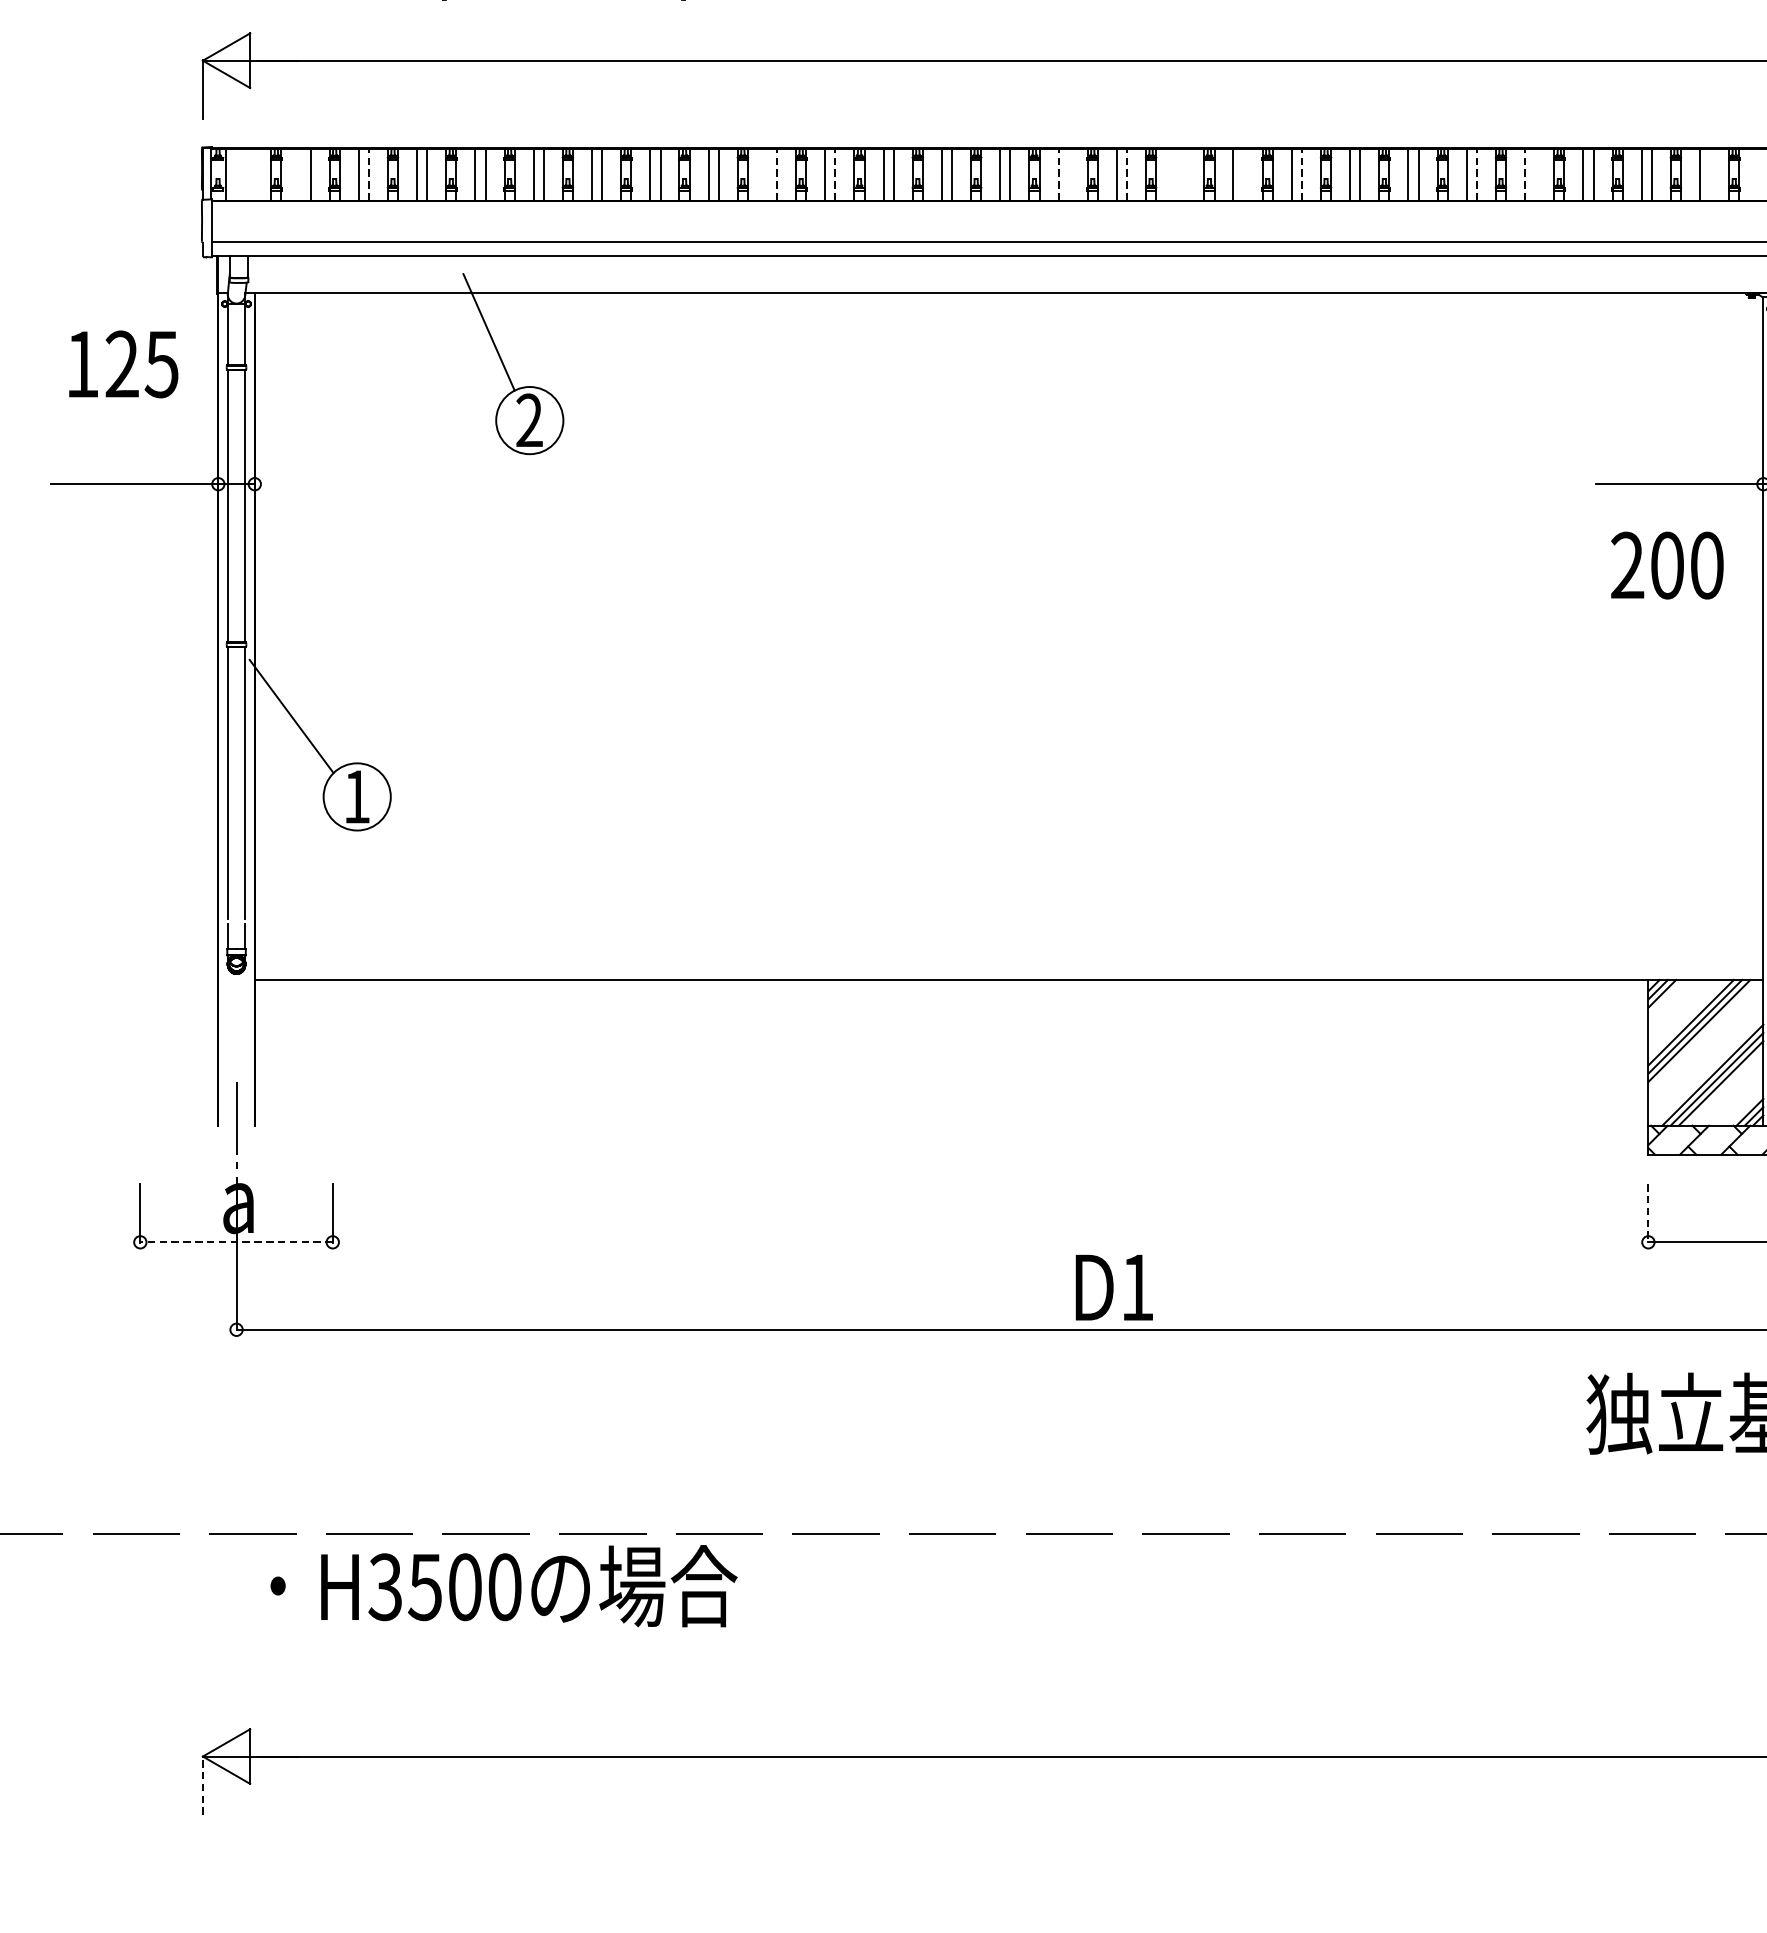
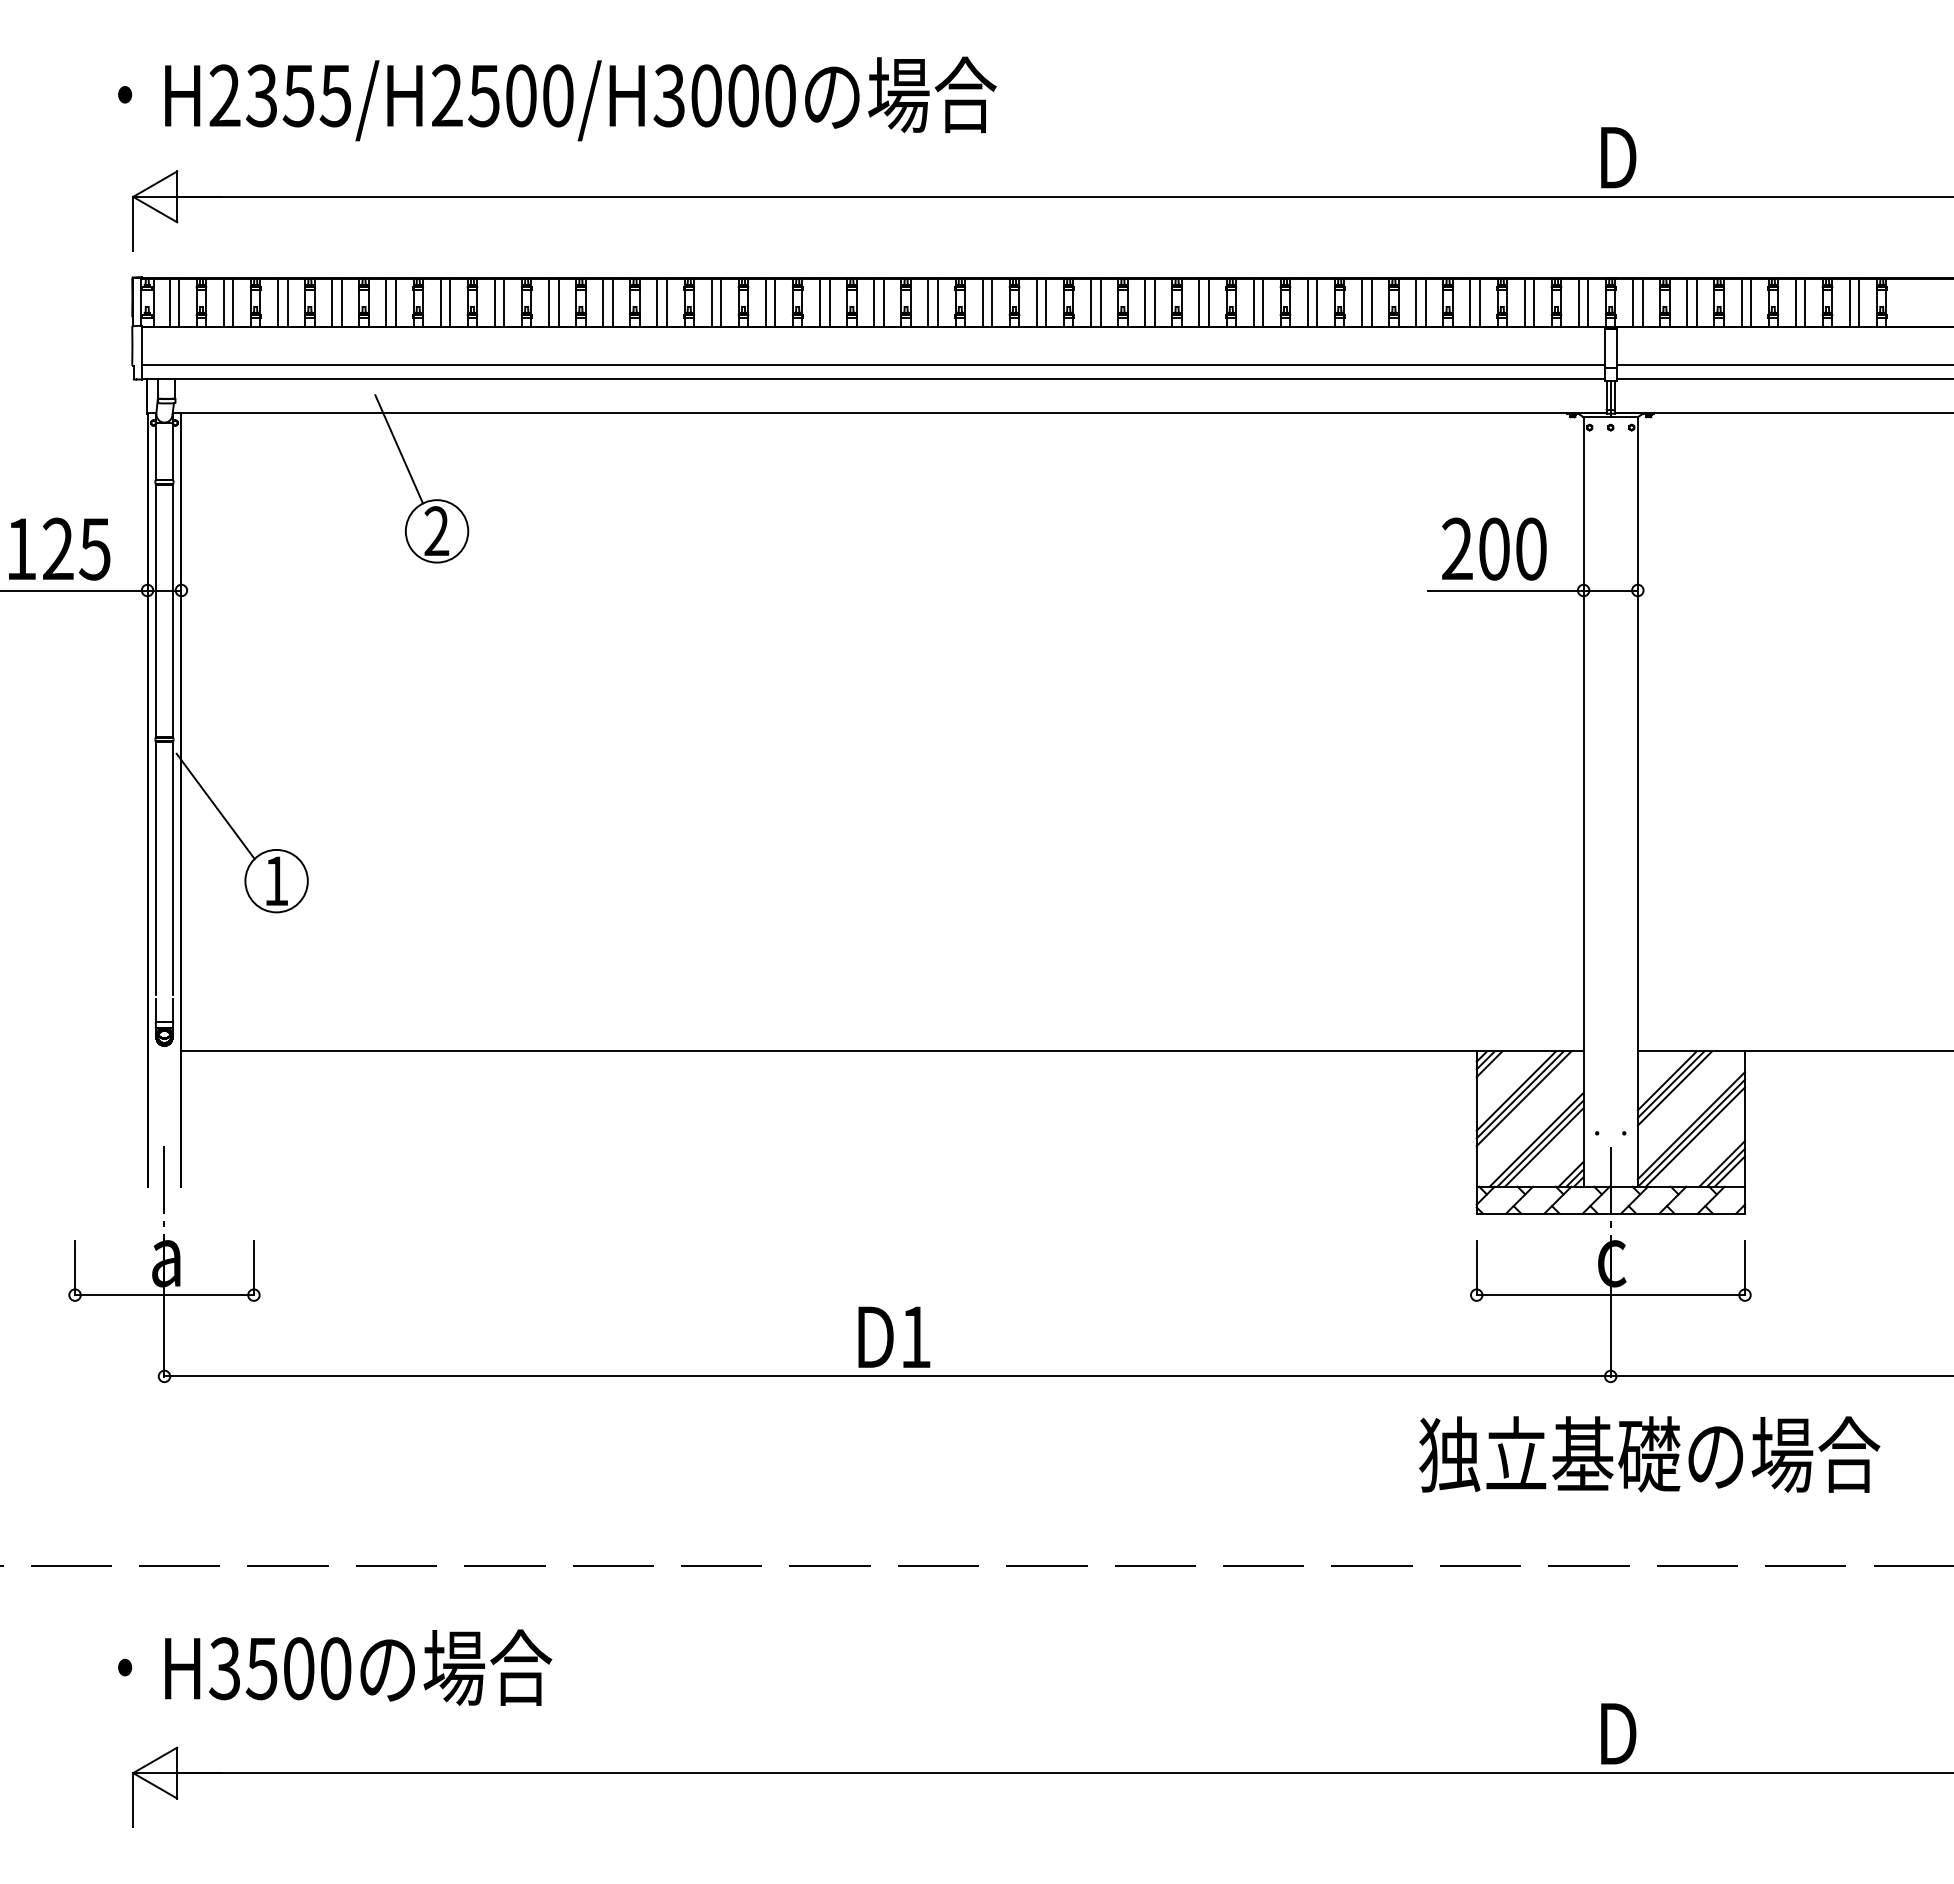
line: (241, 174) -> (169, 302), added
line: (252, 174) -> (179, 302), added
line: (300, 174) -> (223, 302), added
line: (767, 174) -> (657, 302), added
line: (1068, 174) -> (937, 302), added
line: (1174, 174) -> (1036, 302), added
line: (1185, 174) -> (1046, 302), added
line: (1243, 174) -> (1100, 302), added
line: (1535, 174) -> (1371, 302), added
line: (1710, 174) -> (1534, 302), added
line: (1757, 174) -> (1578, 302), added
line: (368, 175) -> (287, 303), dashed -> solid
line: (776, 175) -> (666, 303), dashed -> solid
line: (835, 175) -> (721, 303), dashed -> solid
line: (1058, 175) -> (928, 303), dashed -> solid
line: (1127, 175) -> (992, 303), dashed -> solid
line: (1301, 175) -> (1154, 303), dashed -> solid
line: (1477, 175) -> (1317, 303), dashed -> solid
line: (1525, 175) -> (1362, 303), dashed -> solid
text: (123, 363) -> (59, 548), moved
text: (1667, 564) -> (1494, 548), moved
line: (1648, 1213) -> (1476, 1268), dashed -> solid
line: (235, 1242) -> (163, 1295), dashed -> solid
text: (1114, 1286) -> (894, 1336), moved
text: (504, 1585) -> (335, 1667), moved
line: (203, 1784) -> (133, 1799), dashed -> solid

